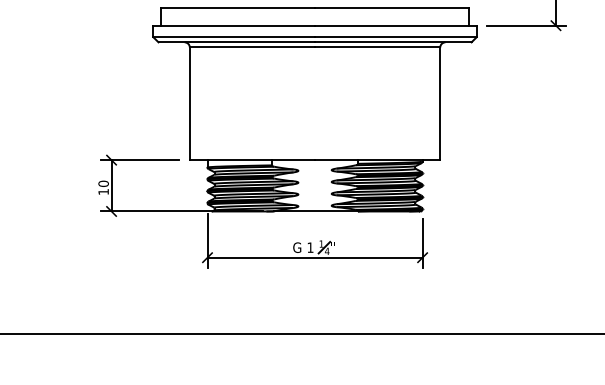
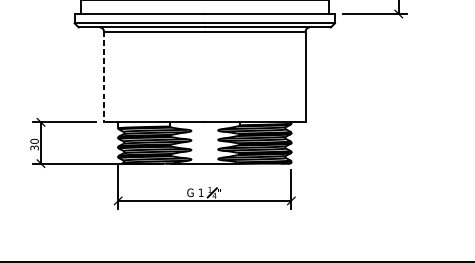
line: (189, 104) -> (103, 77), solid -> dashed
text: (103, 192) -> (34, 148), 10 -> 30

